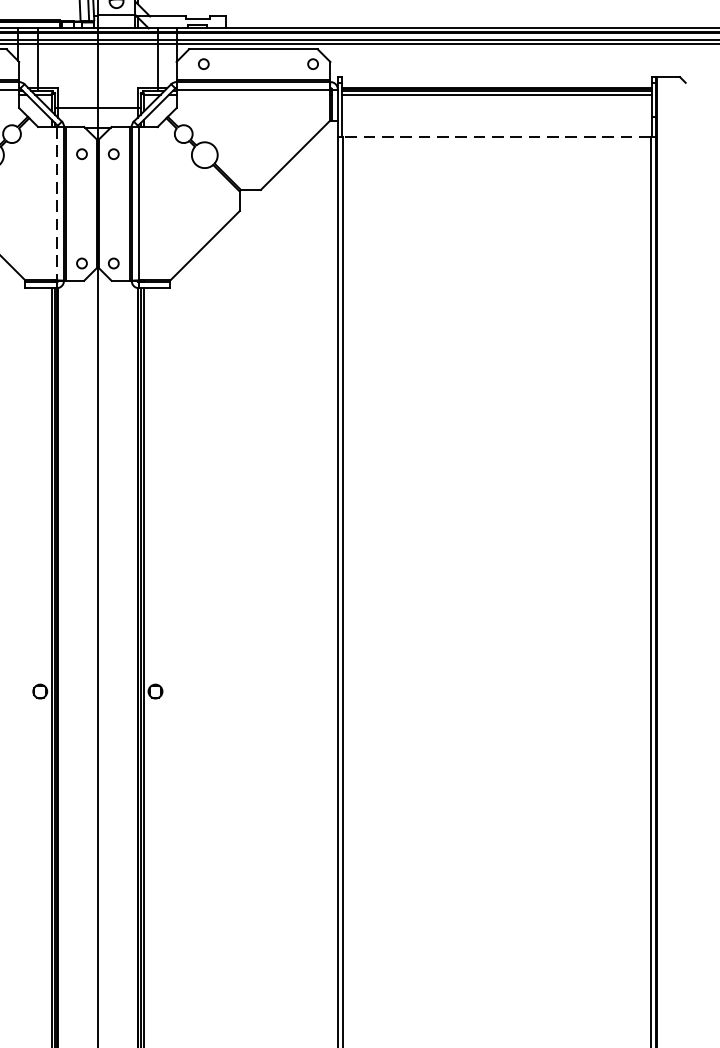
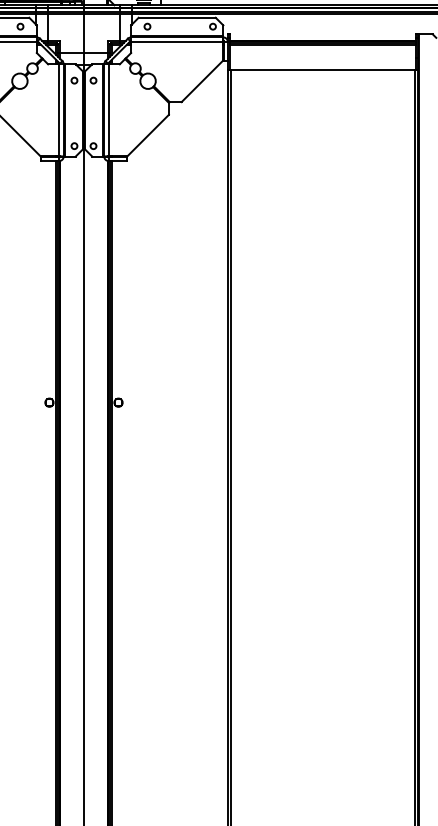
line: (495, 137) -> (322, 70), dashed -> solid
line: (57, 203) -> (59, 110), dashed -> solid

